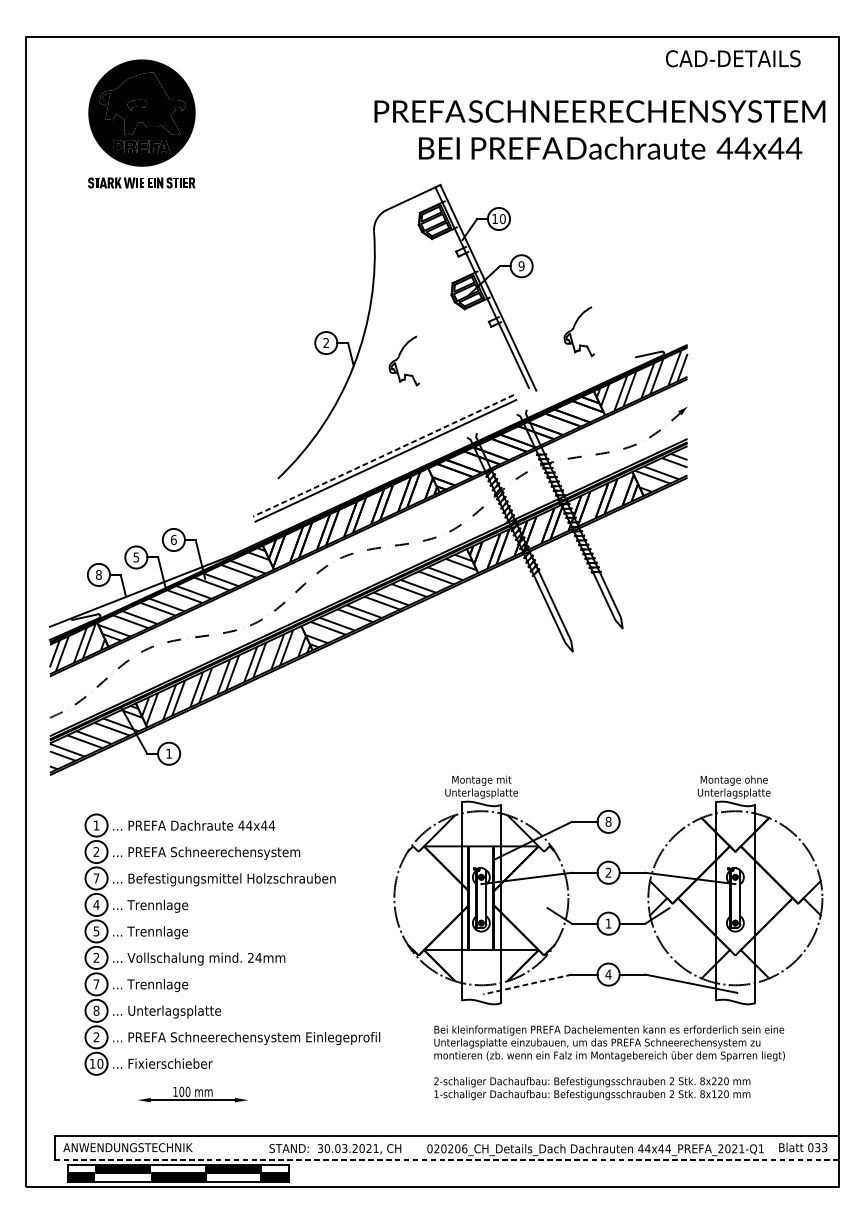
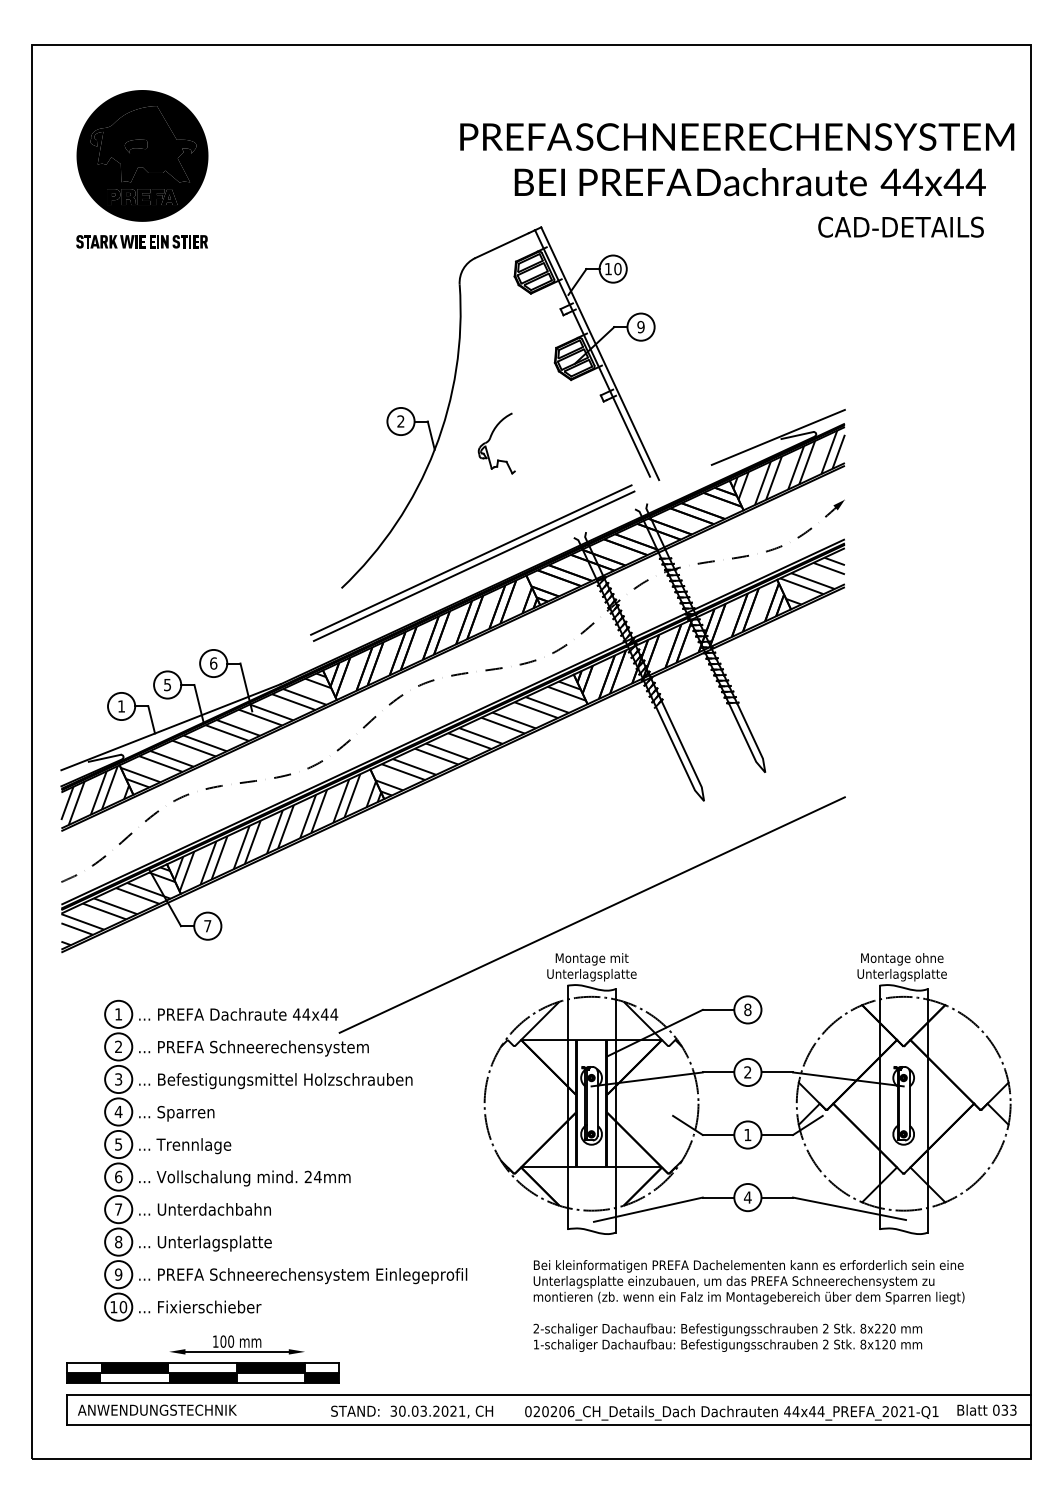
text: (732, 58) -> (900, 226), moved
part: (141, 124) -> (142, 169), moved
part: (574, 328) -> (705, 403), removed
line: (632, 355) -> (777, 436), added
line: (383, 456) -> (471, 560), dashed -> solid
text: (98, 574) -> (121, 706), 8 -> 1
line: (481, 744) -> (591, 914), added
text: (168, 754) -> (207, 926), 1 -> 7
text: (96, 878) -> (118, 1079), 7 -> 3
text: (157, 906) -> (193, 1113), ... Trennlage -> ... Sparren
text: (96, 957) -> (118, 1176), 2 -> 6
line: (527, 984) -> (648, 1209), dashed -> solid
text: (173, 985) -> (213, 1211), ... Trennlage -> ... Unterdachbahn
text: (96, 1037) -> (118, 1274), 2 -> 9
line: (447, 1160) -> (549, 1425), dashed -> solid
part: (177, 1173) -> (202, 1372), moved

